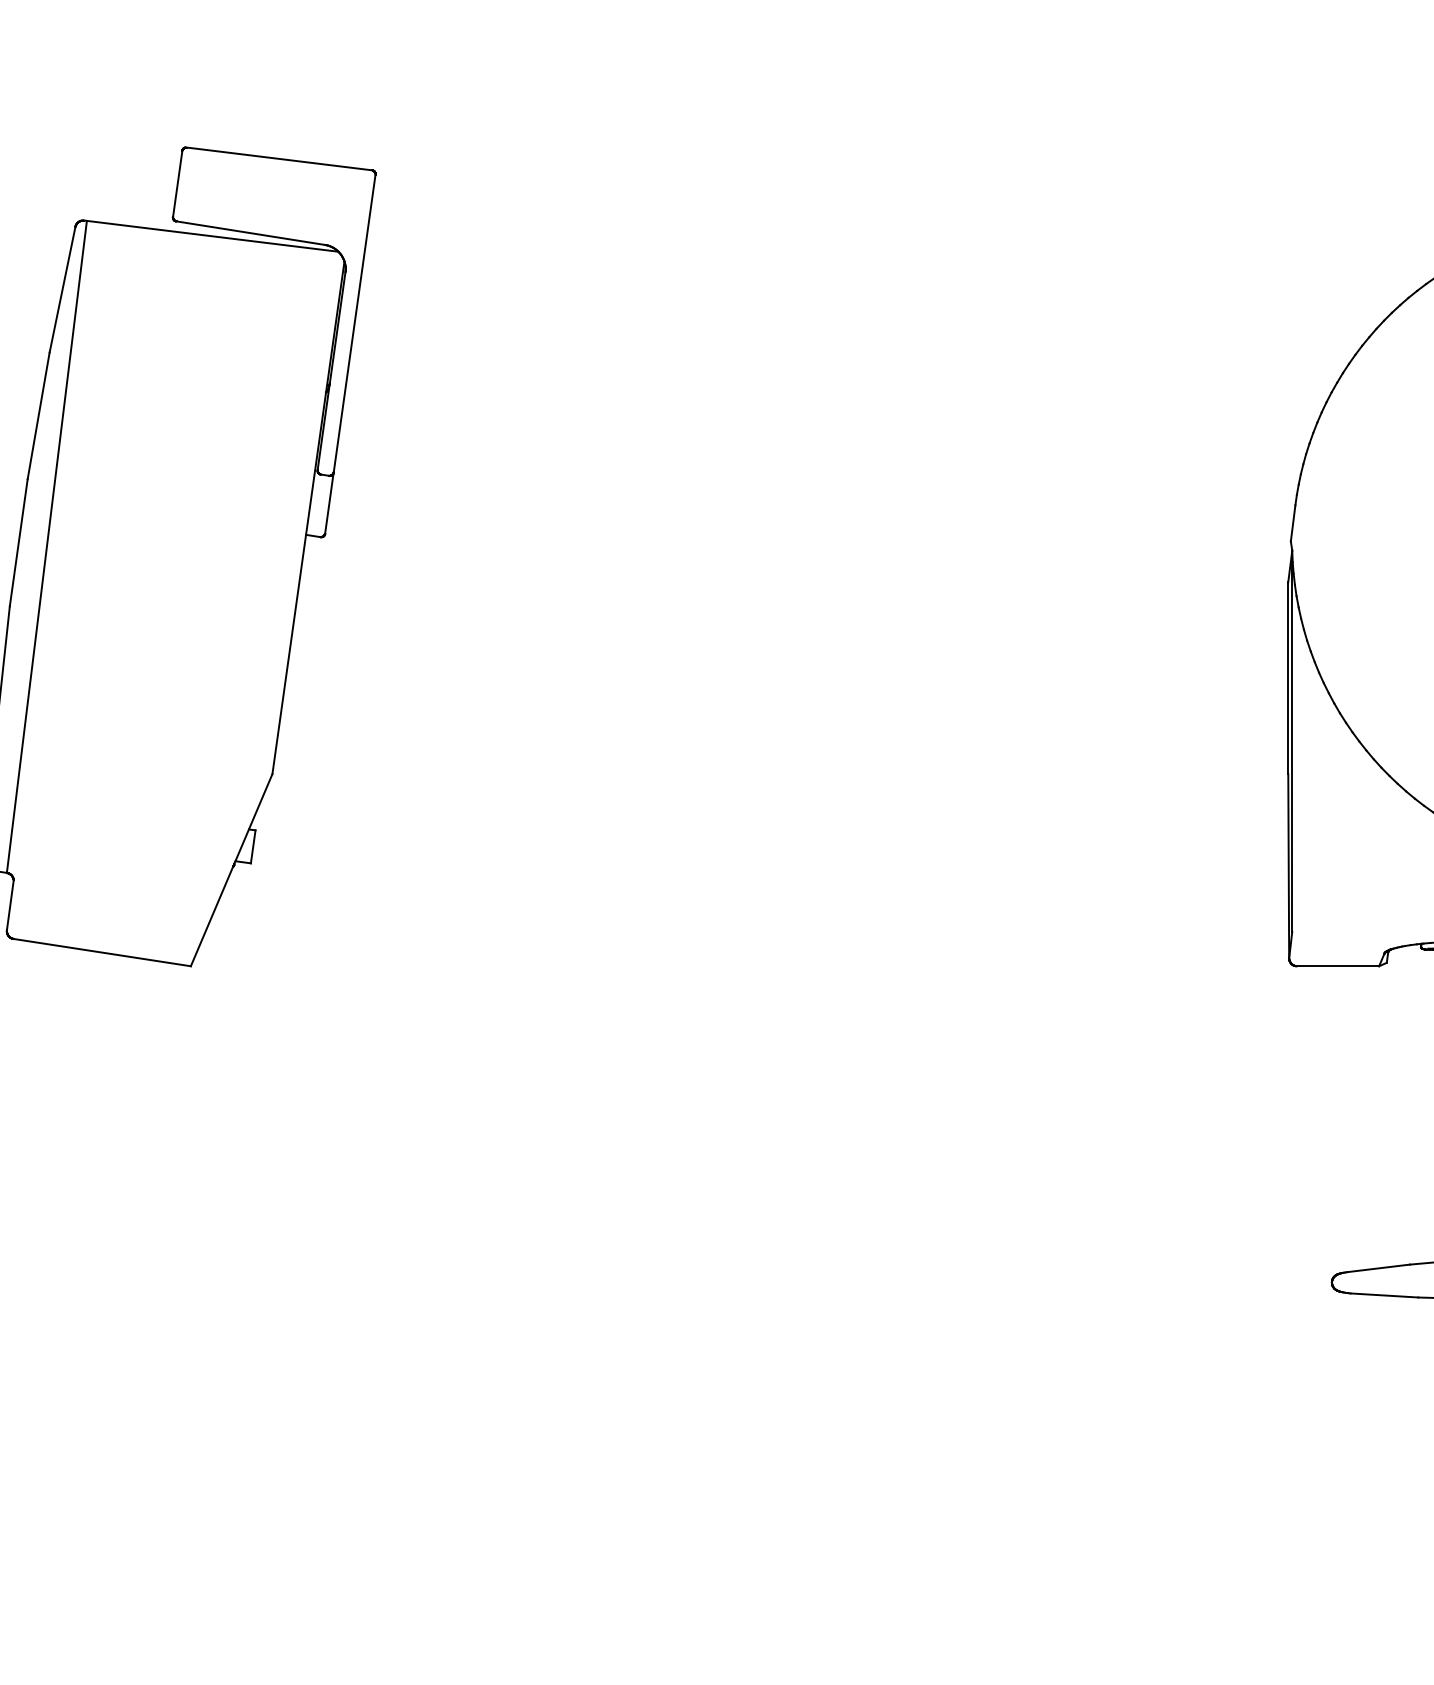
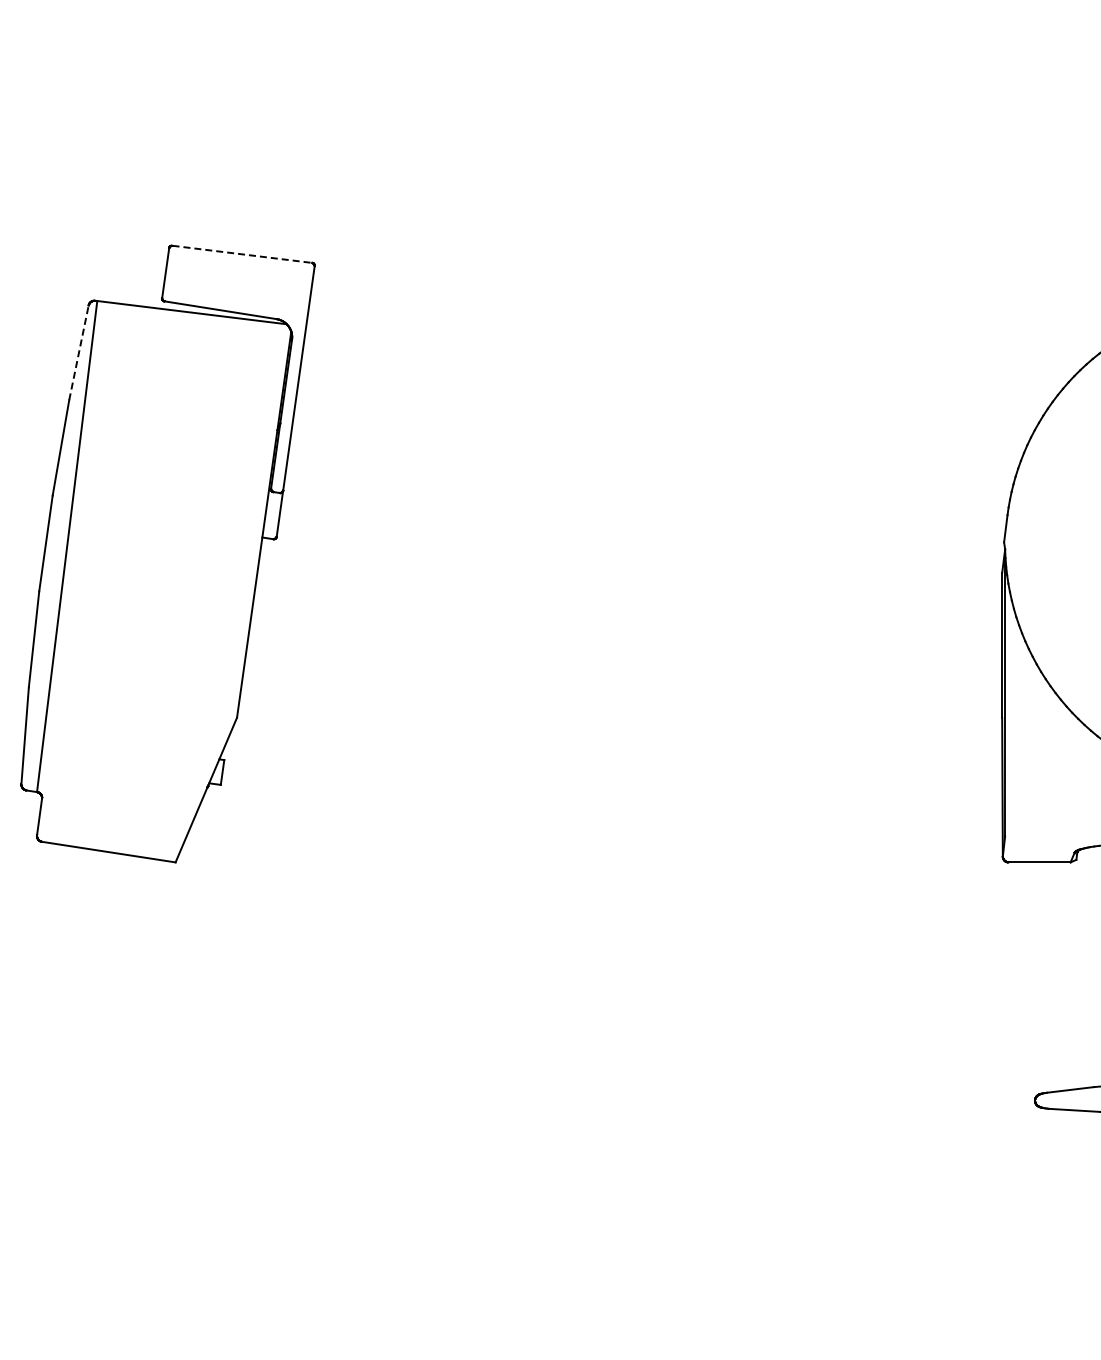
line: (279, 159) -> (242, 254), solid -> dashed
line: (63, 289) -> (79, 352), solid -> dashed

